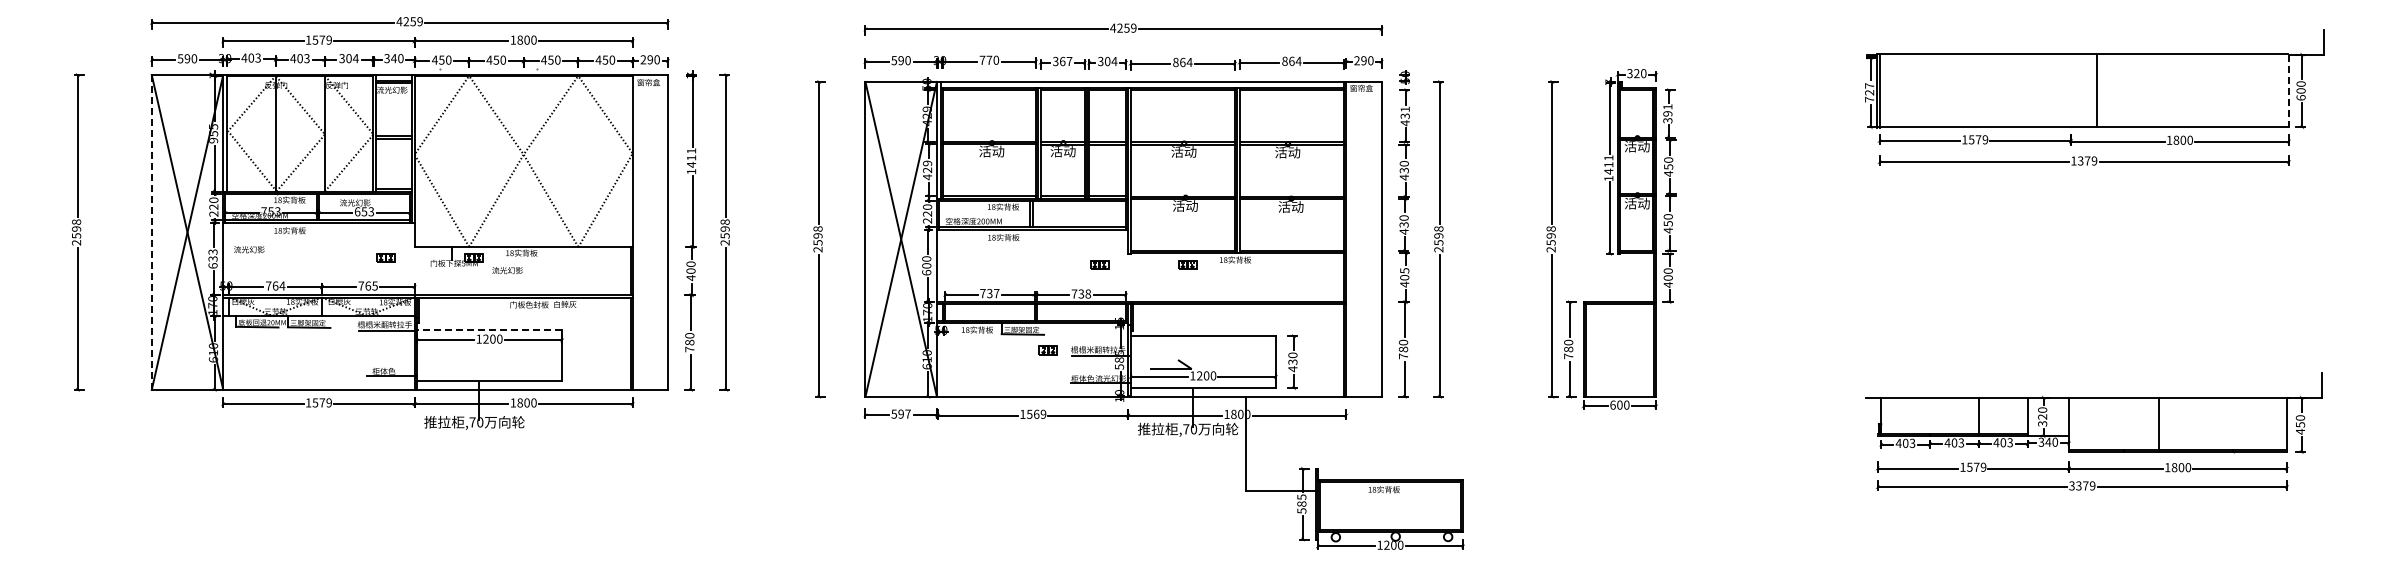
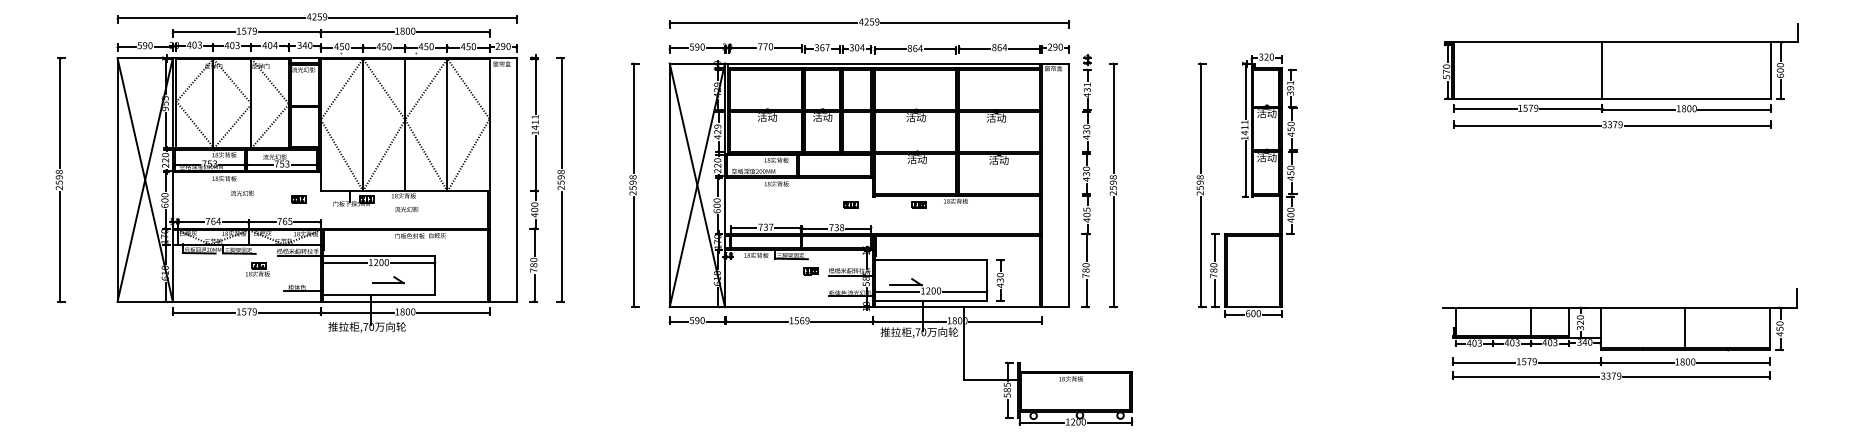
text: (342, 58) -> (265, 45), 304 -> 404
line: (2096, 90) -> (1602, 70), moved
line: (2288, 91) -> (1770, 70), dashed -> solid
text: (1869, 92) -> (1446, 71), 727 -> 570
line: (469, 160) -> (363, 124), added
line: (523, 160) -> (405, 124), added
line: (578, 160) -> (447, 124), added
text: (2073, 160) -> (1604, 124), 1379 -> 3379
text: (357, 211) -> (276, 163), 653 -> 753
line: (151, 231) -> (117, 179), dashed -> solid
text: (249, 249) -> (242, 193), moved
text: (212, 255) -> (164, 197), 633 -> 600
text: (507, 270) -> (406, 209), moved
line: (489, 330) -> (378, 255), dashed -> solid
part: (332, 347) -> (257, 269), added
part: (501, 361) -> (388, 279), added
text: (907, 413) -> (702, 320), 597 -> 590
line: (2159, 424) -> (1685, 328), moved

